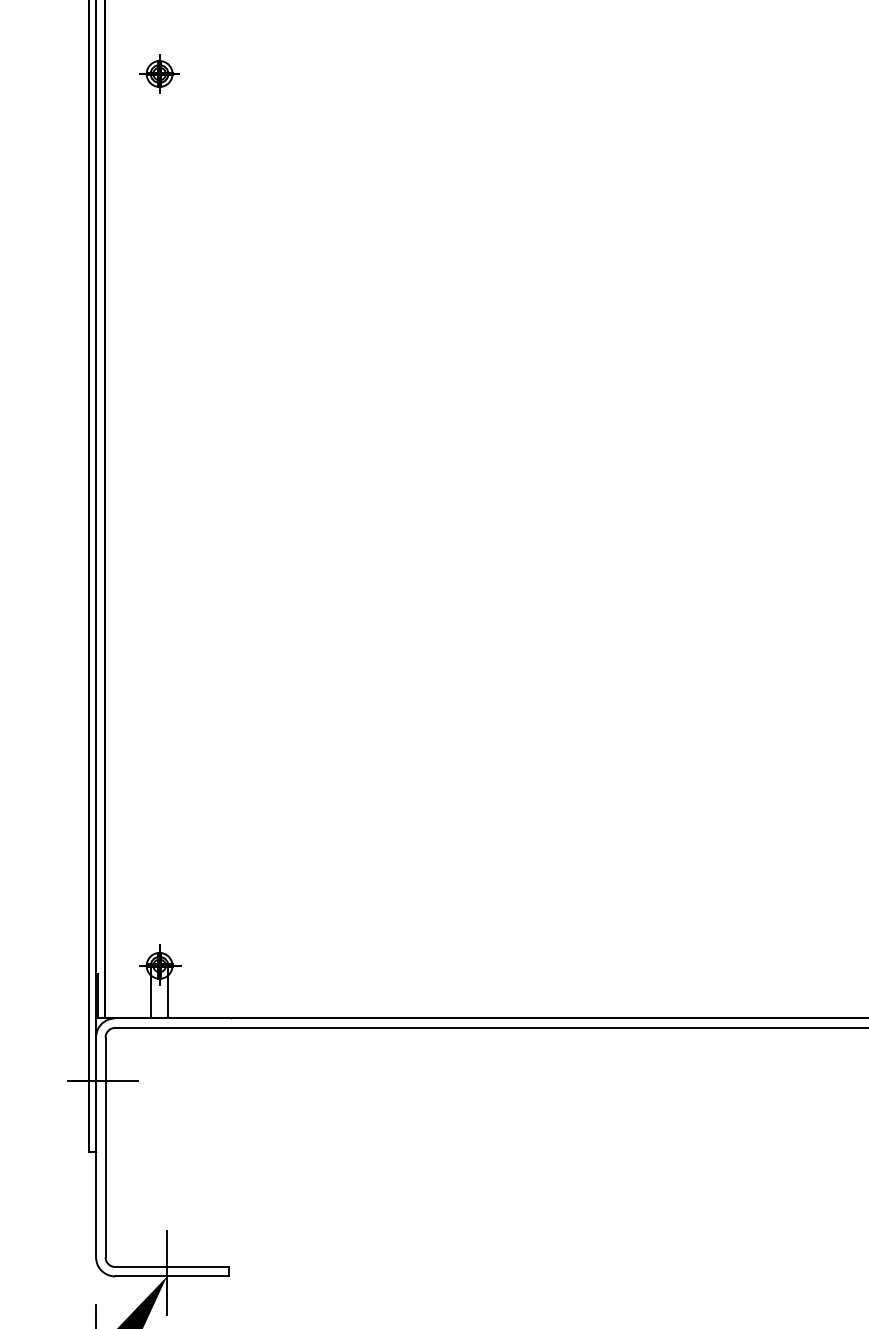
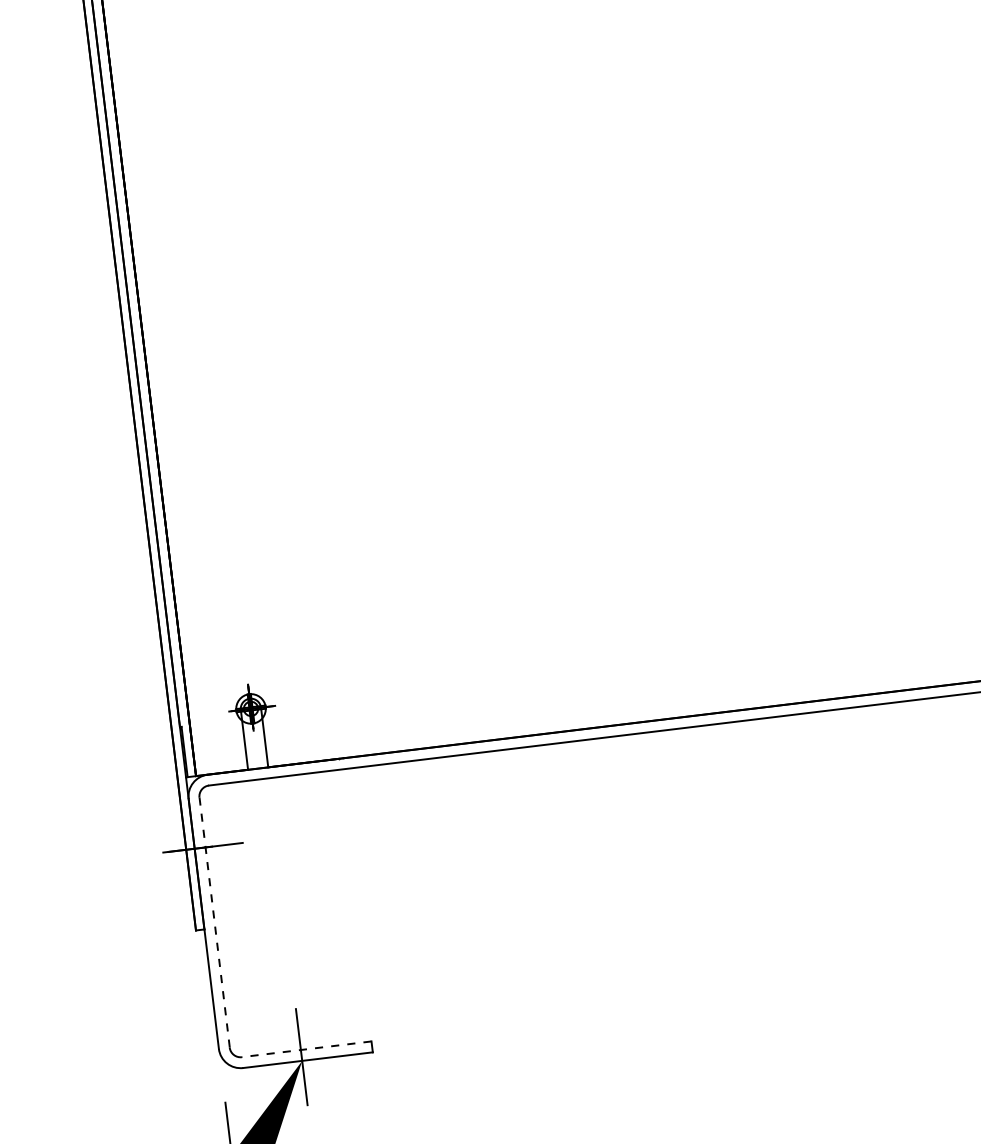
line: (105, 1147) -> (214, 922), solid -> dashed
line: (171, 1266) -> (305, 1048), solid -> dashed

